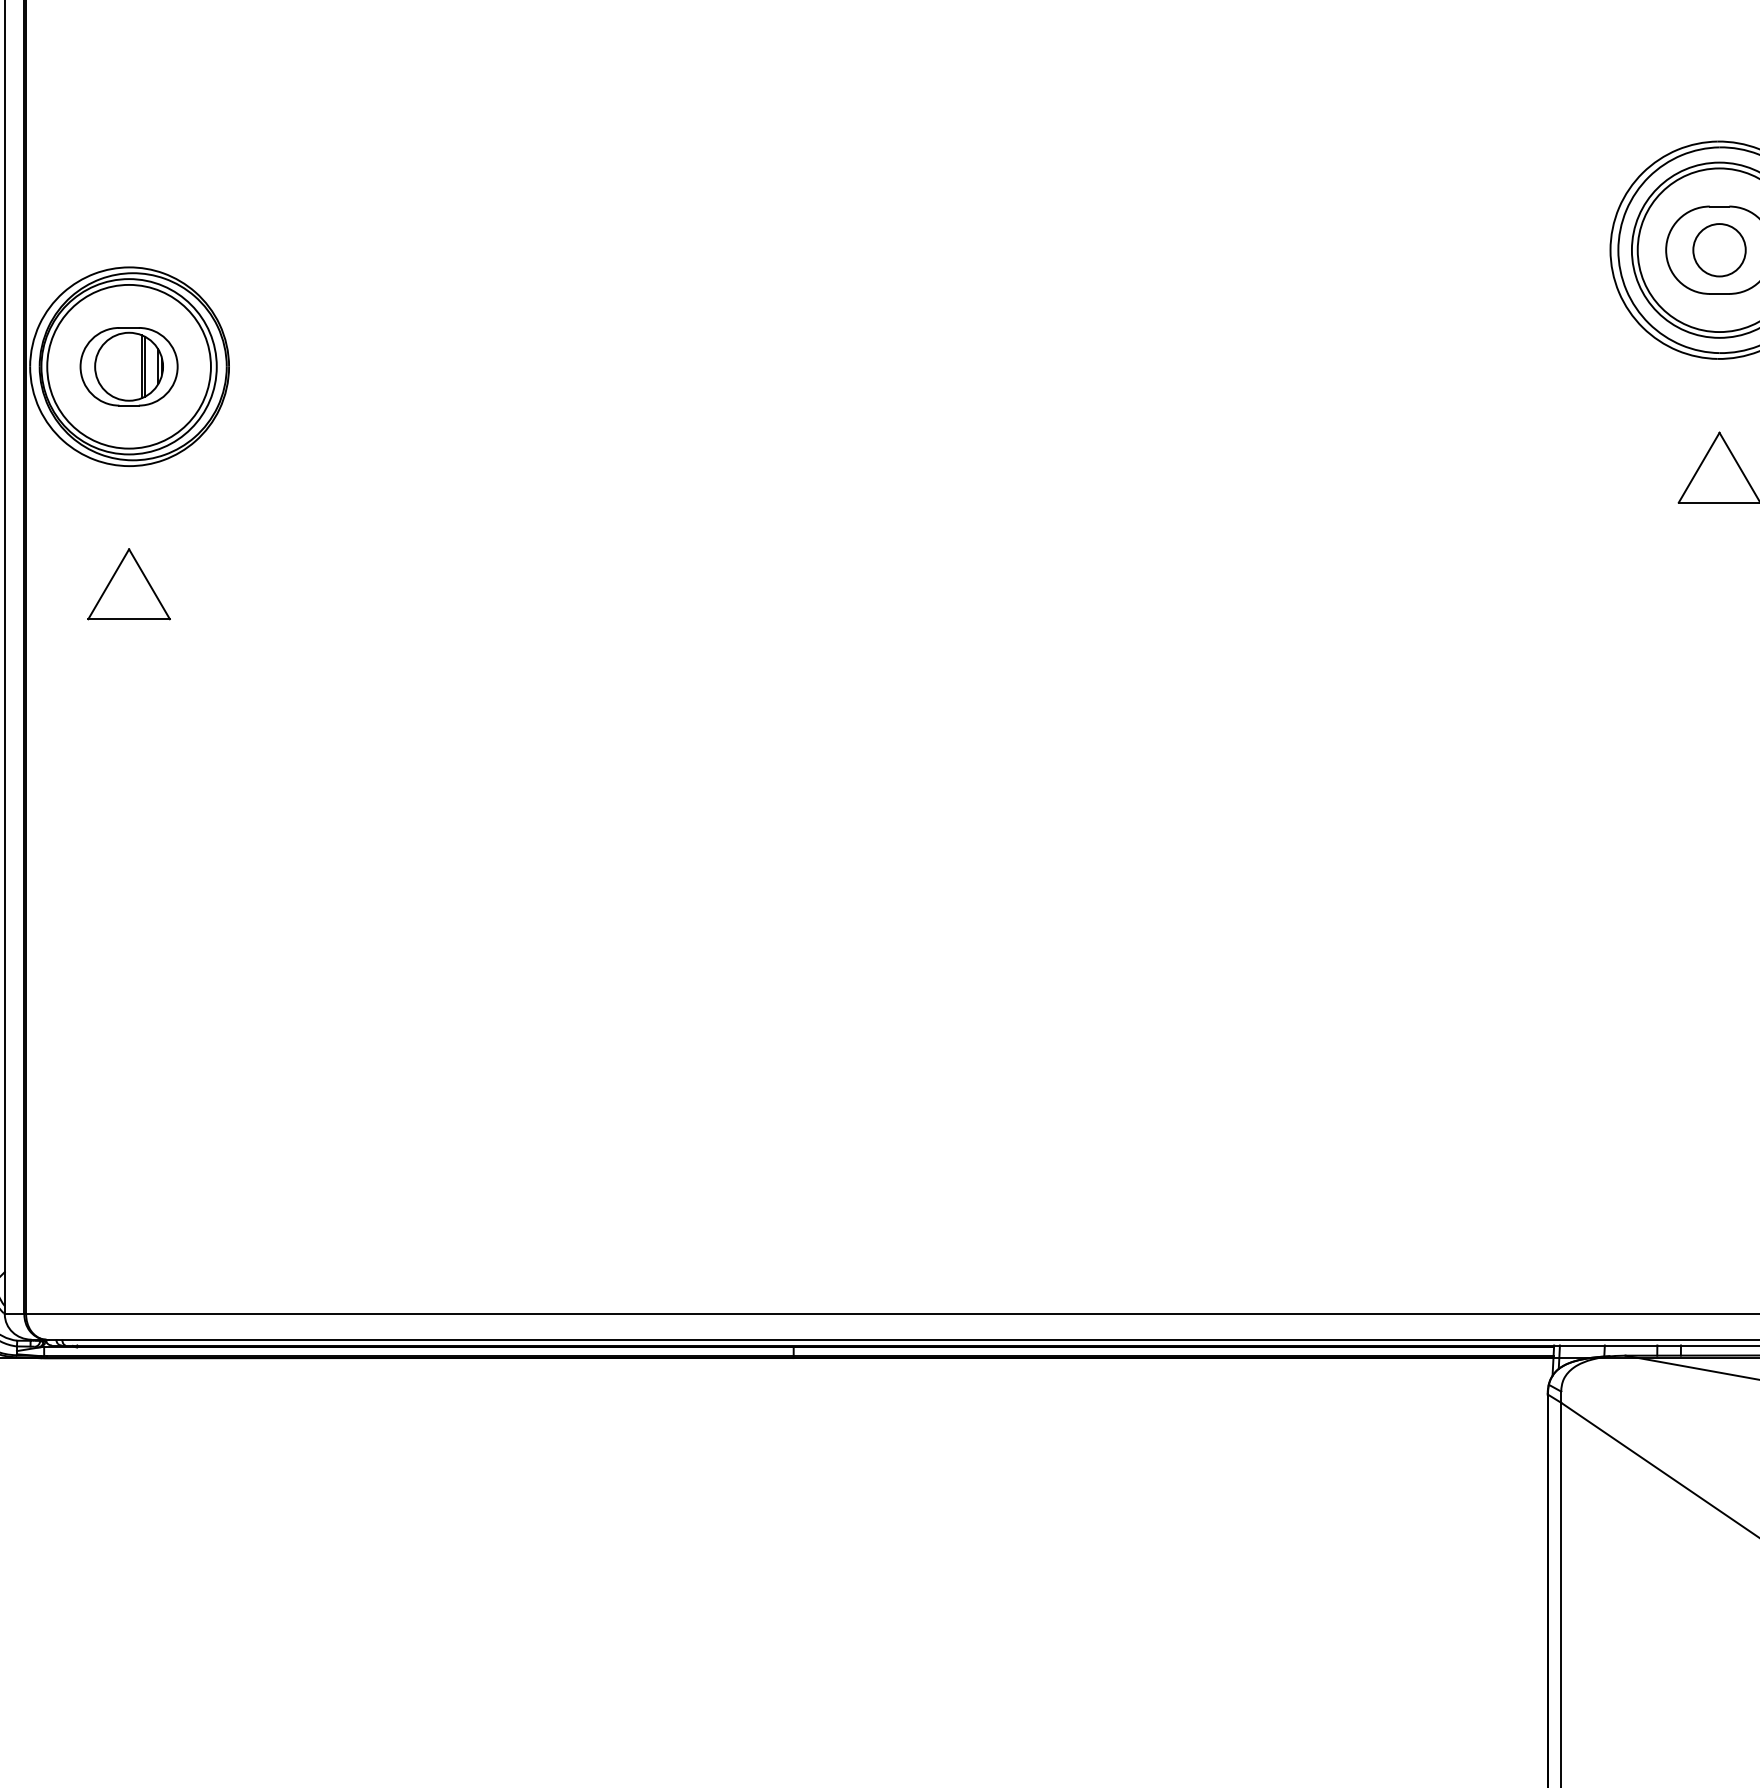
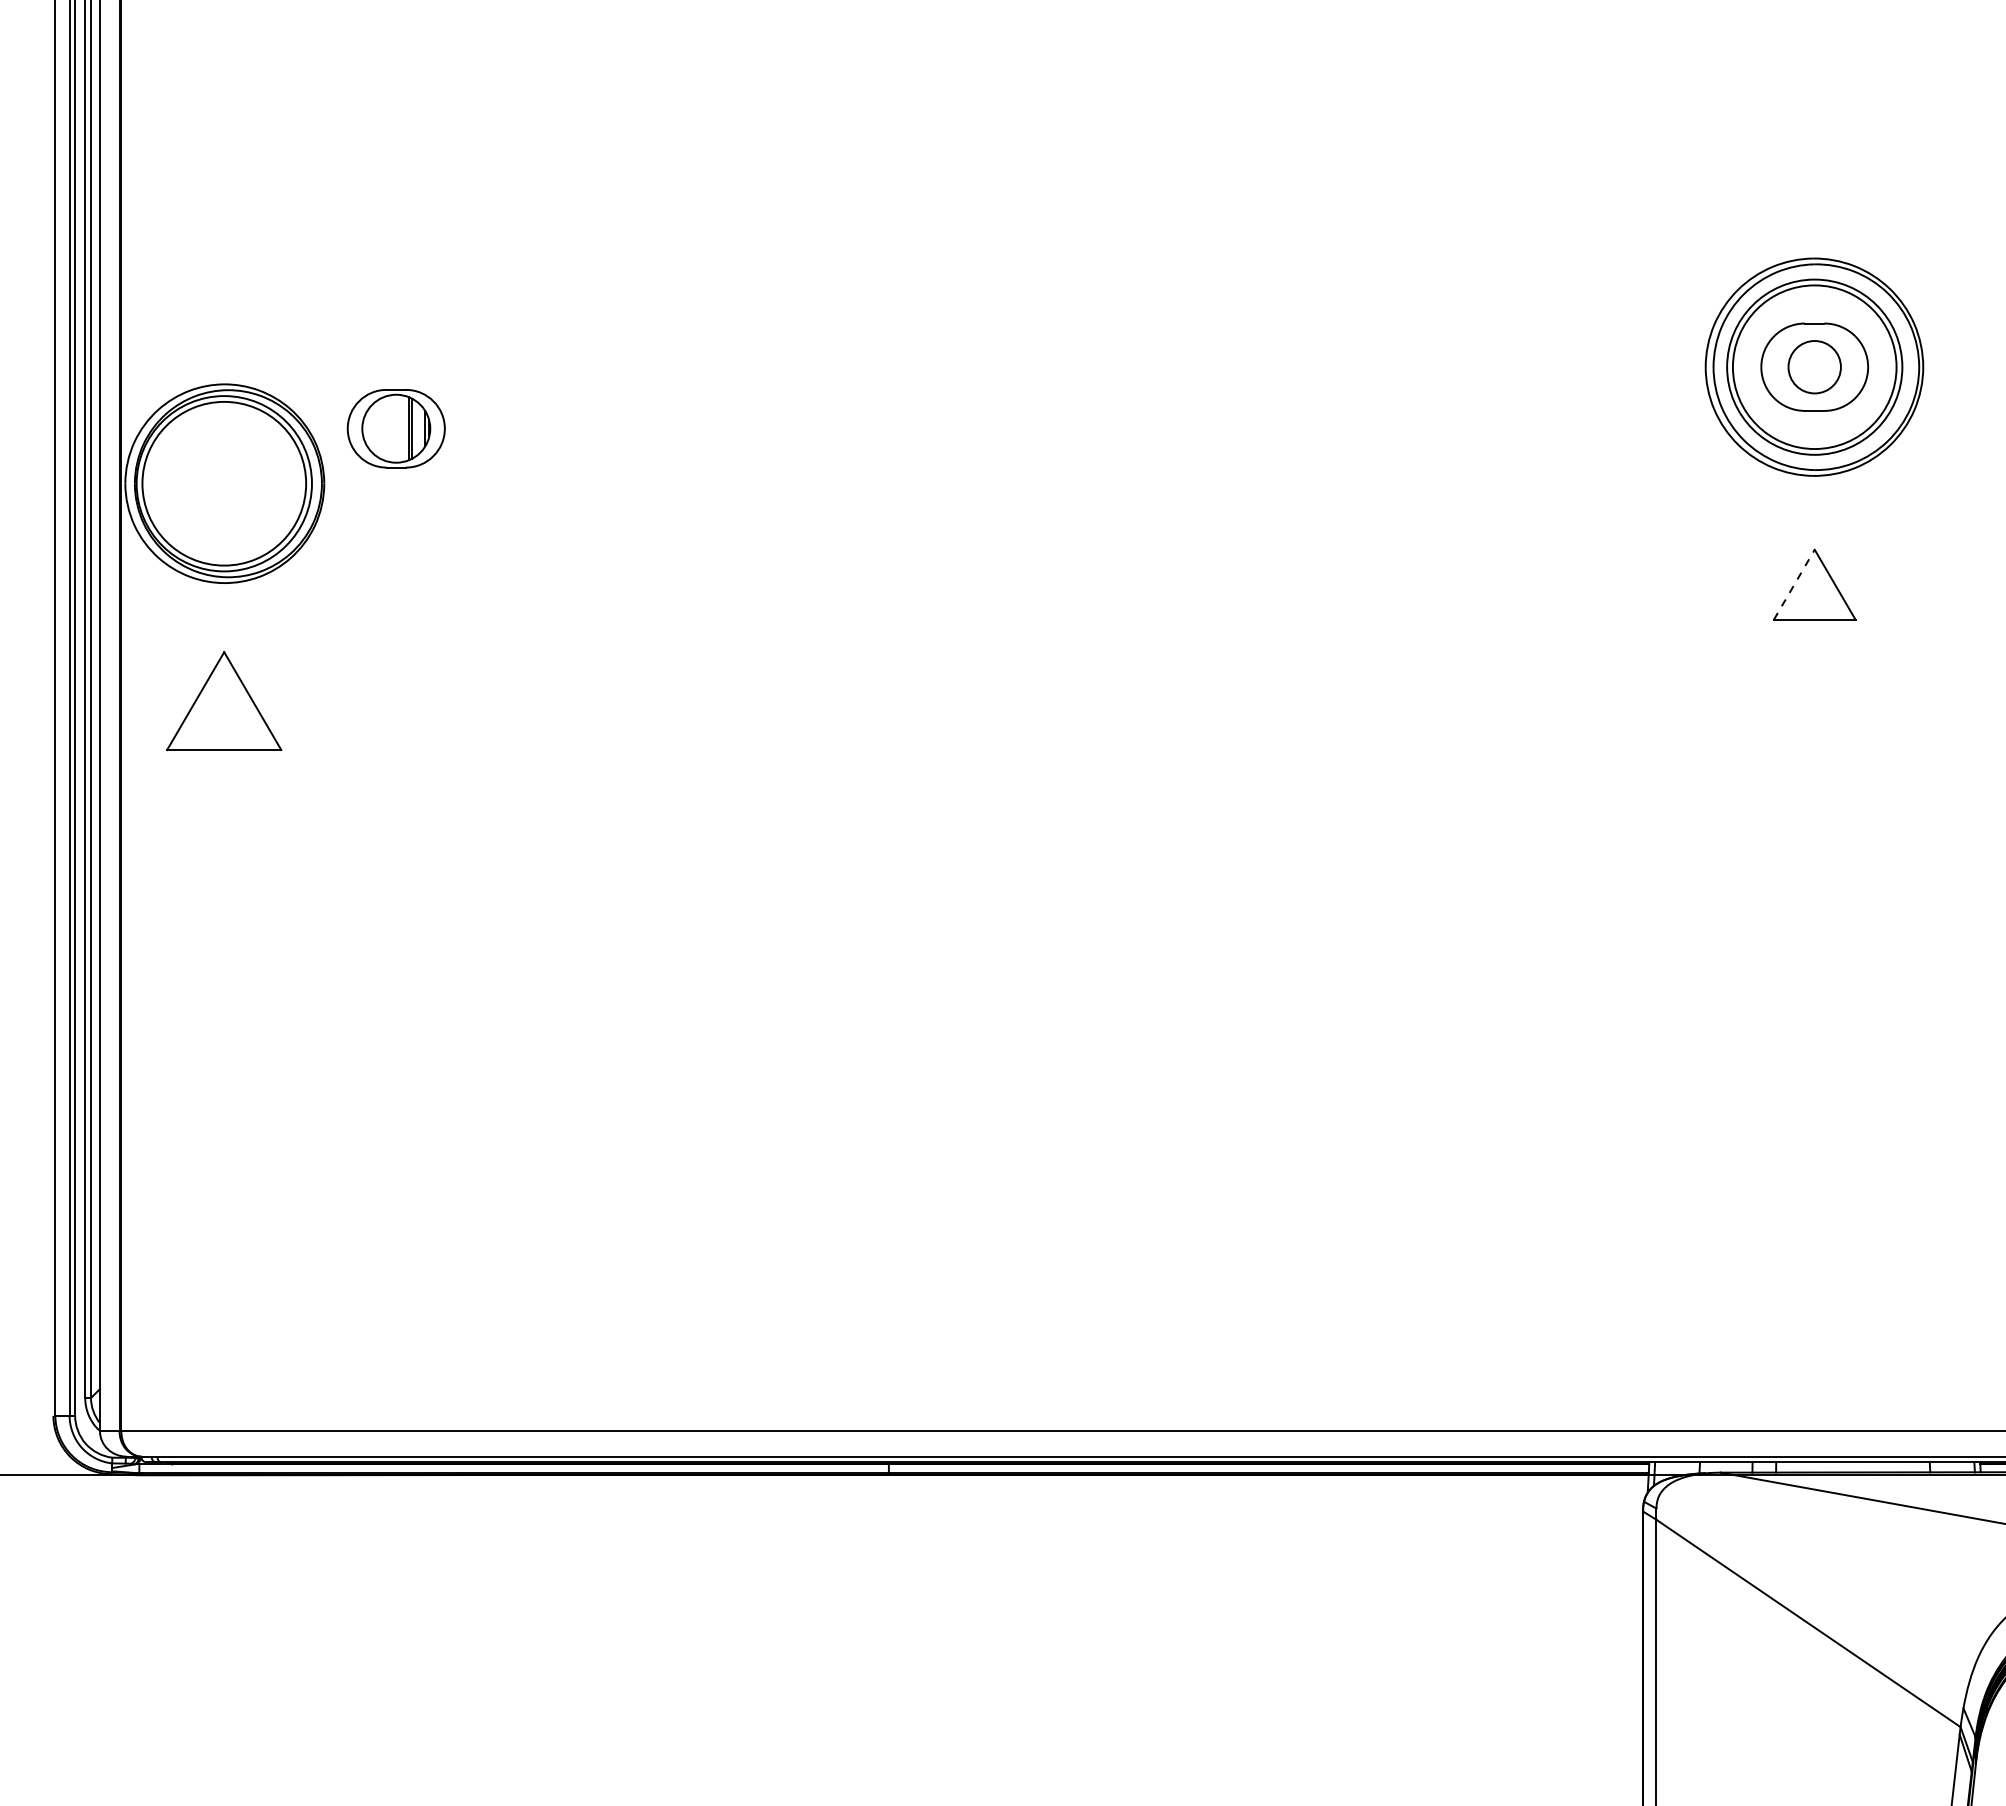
part: (128, 366) -> (395, 428), moved
line: (1699, 467) -> (1794, 584), solid -> dashed
part: (129, 584) -> (224, 701), size x1.4

